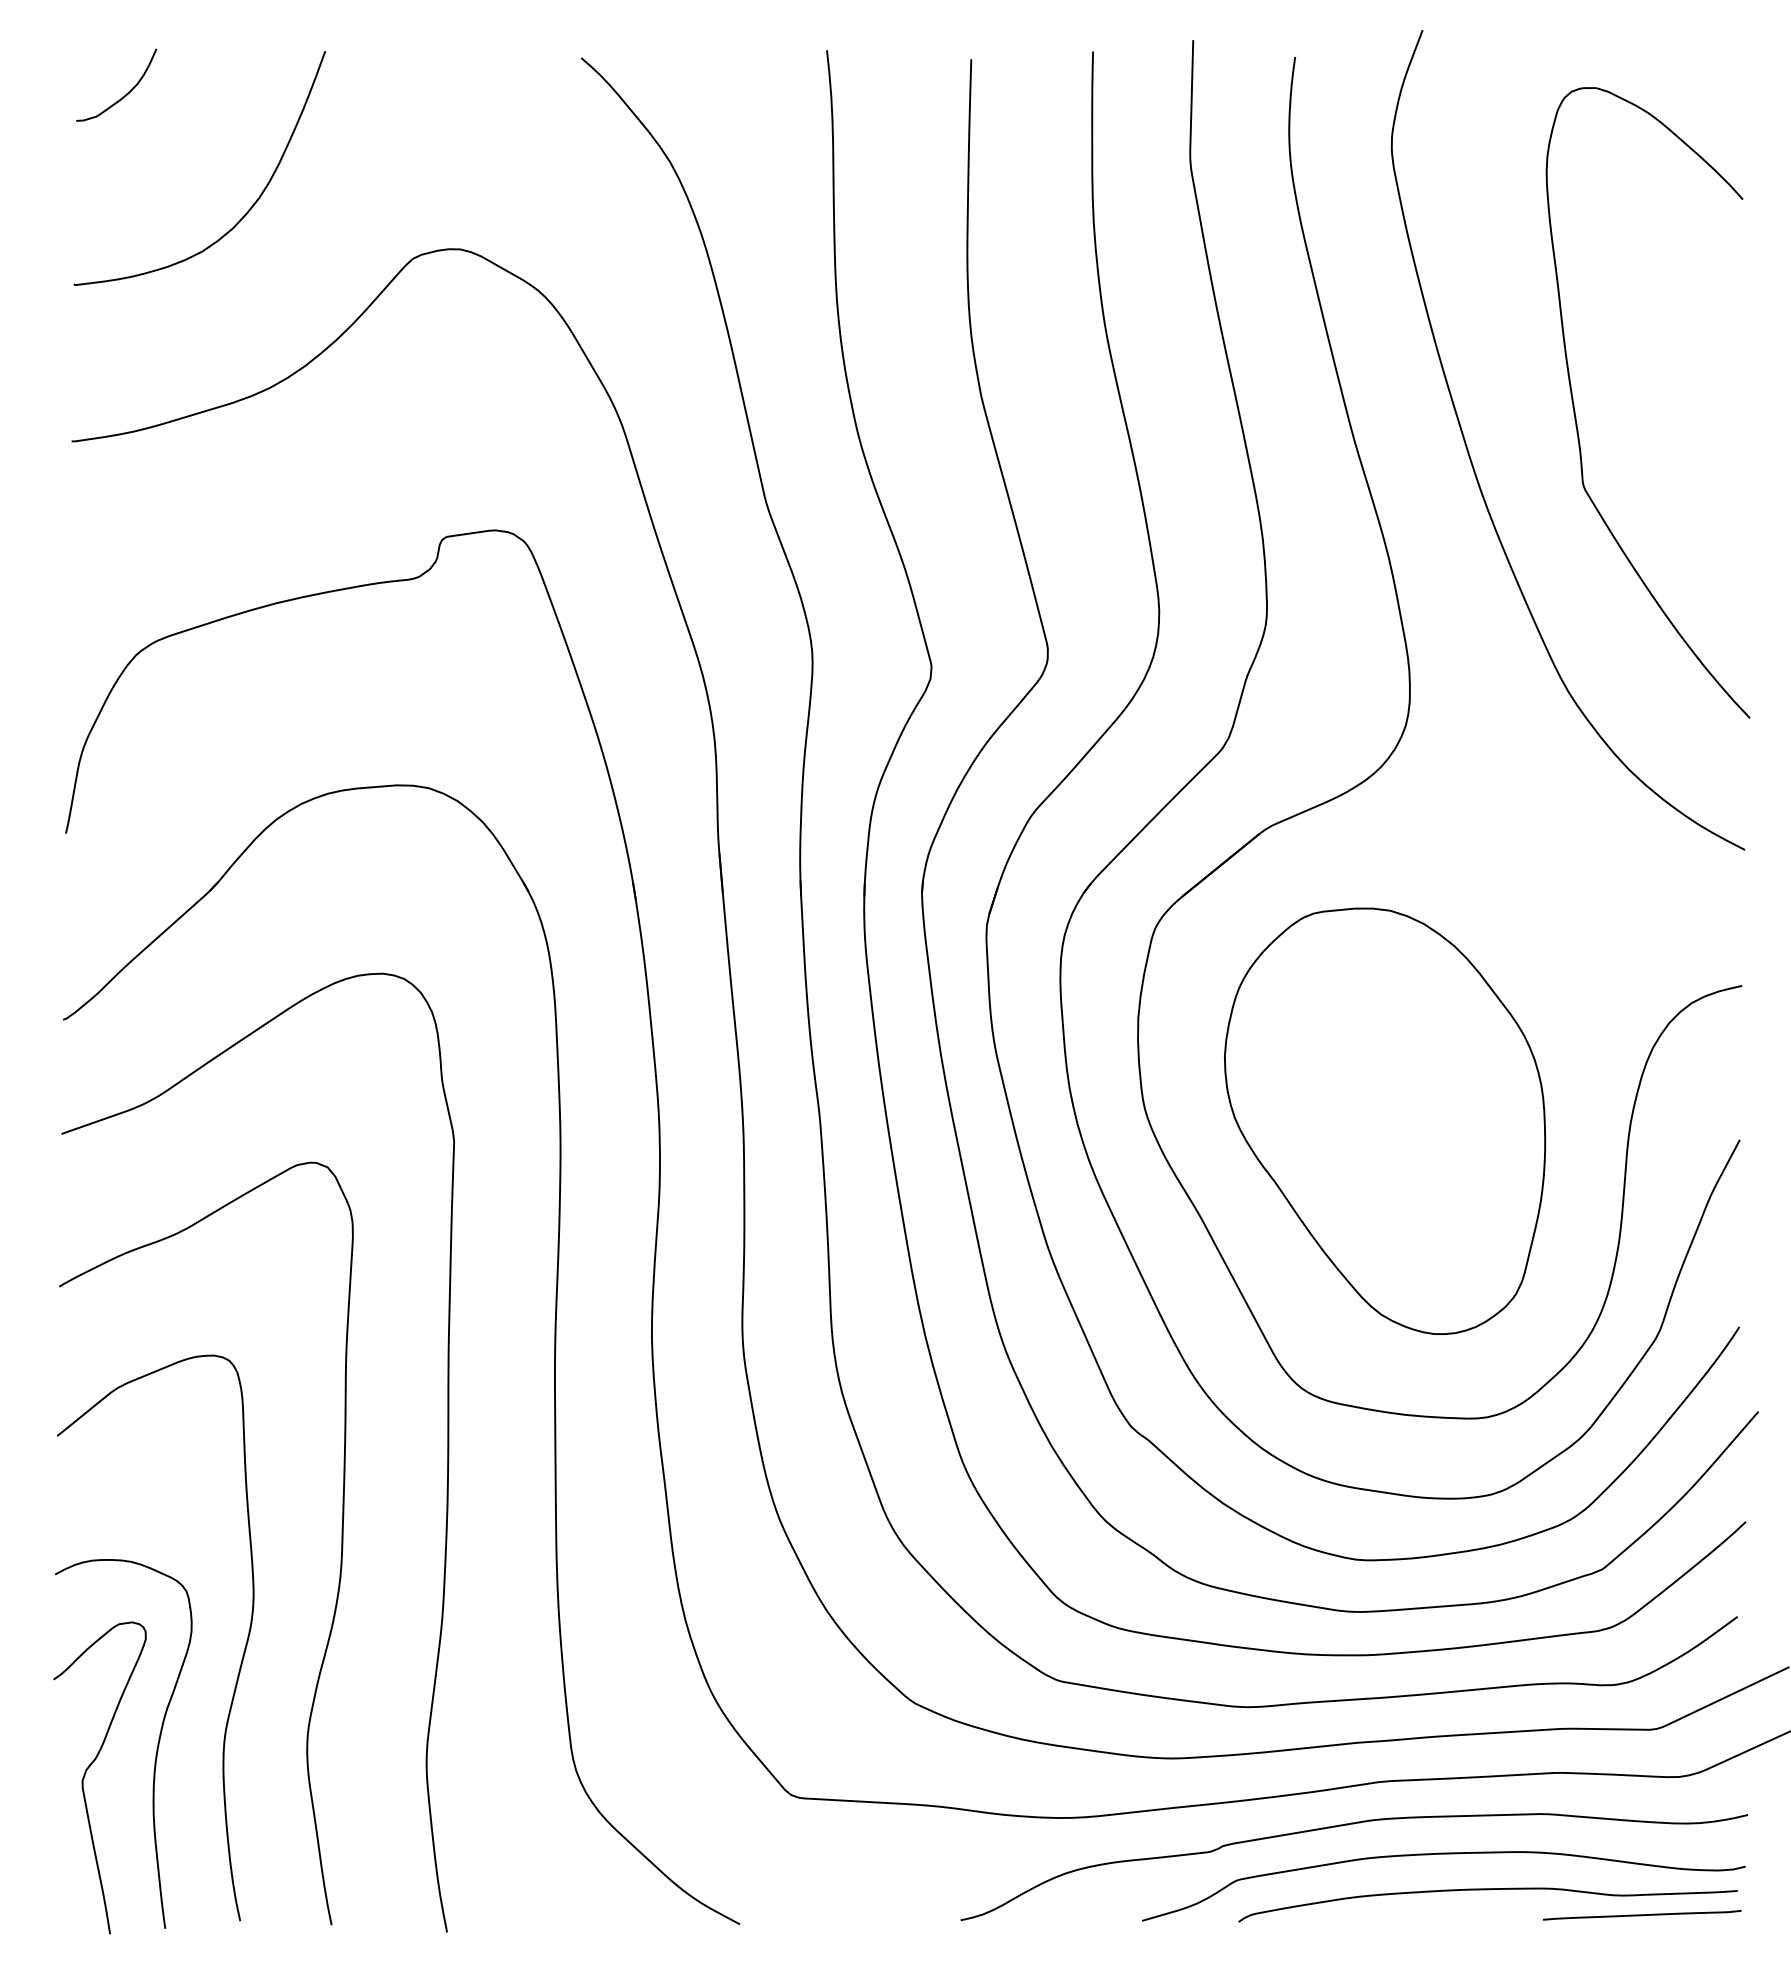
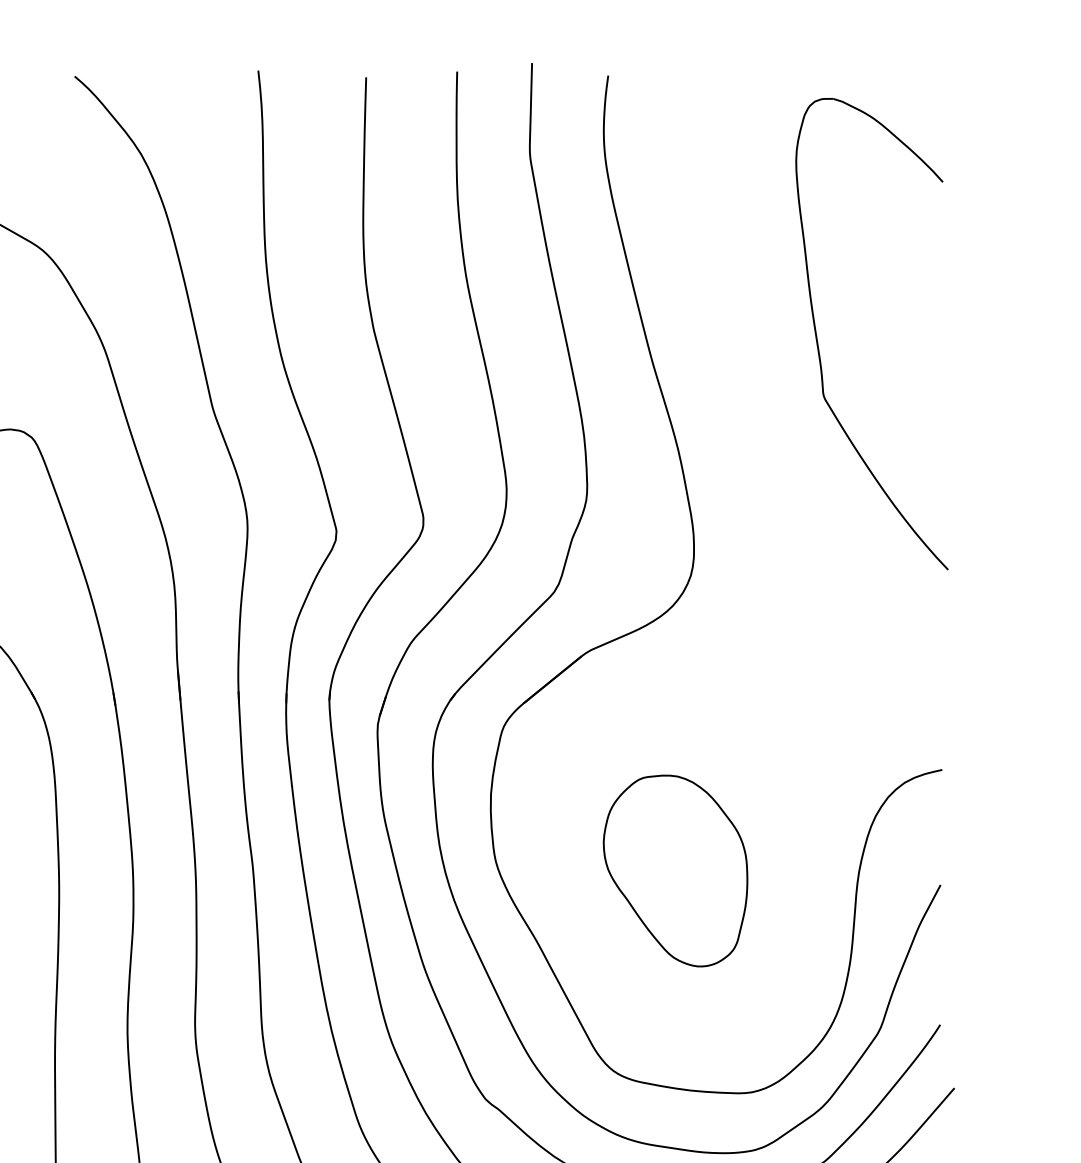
curve: (1474, 467) -> (742, 382), removed
part: (1385, 1120) -> (675, 870), size x0.6

